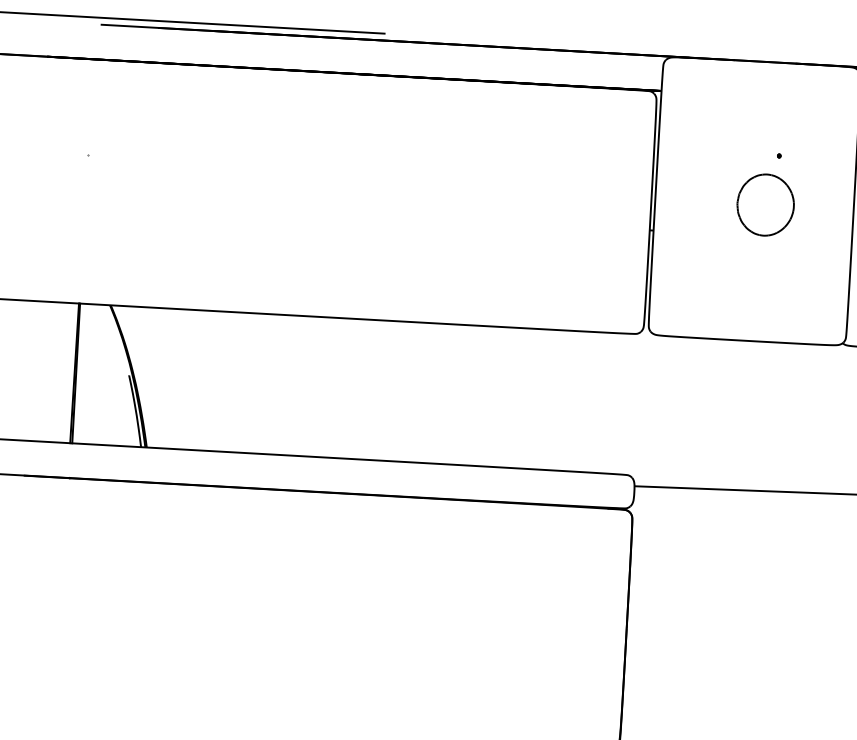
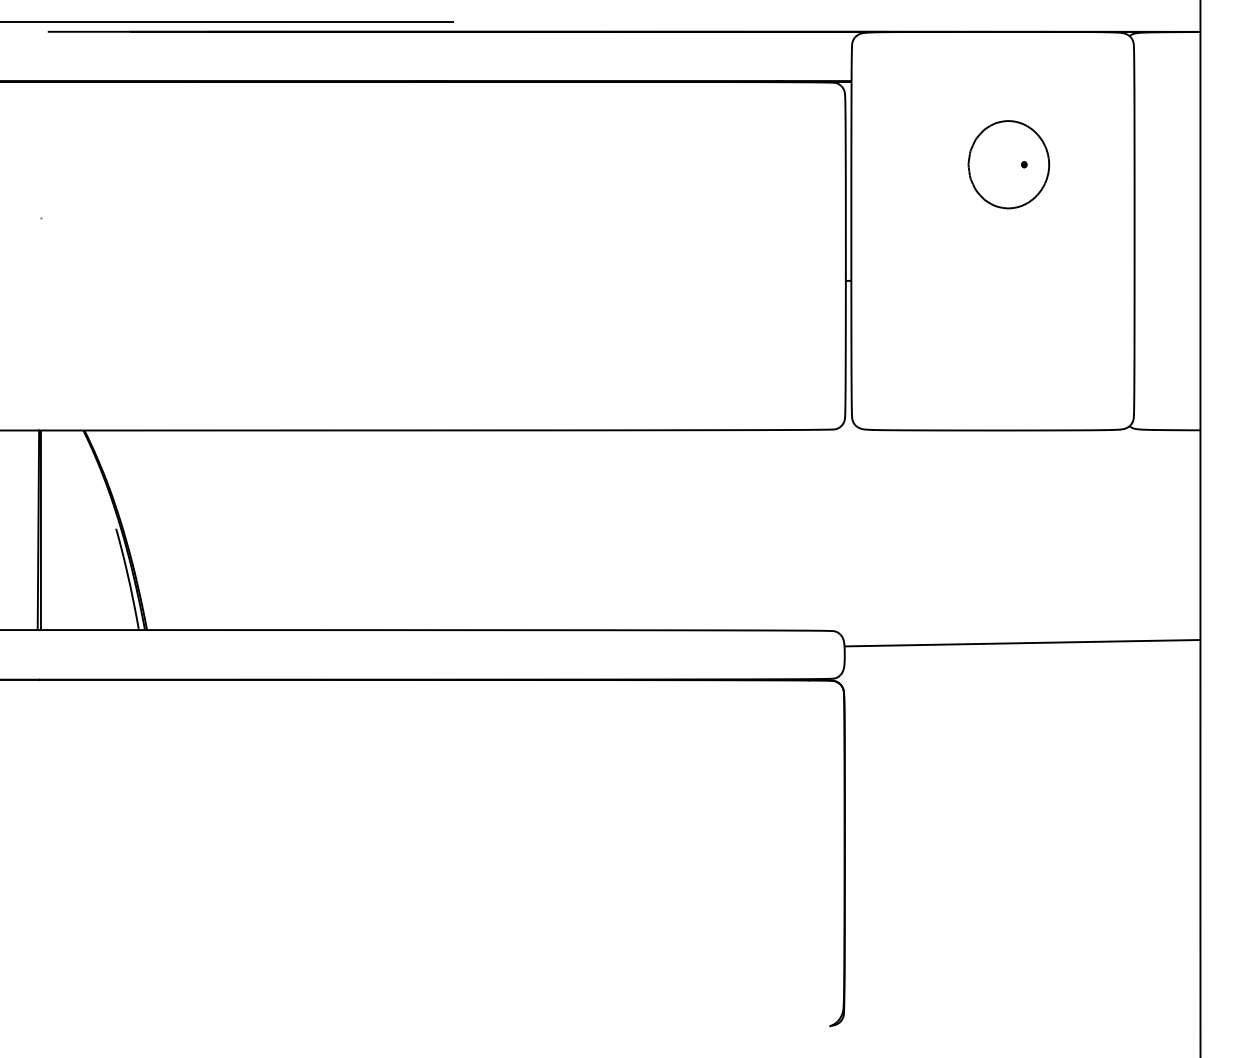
part: (765, 204) -> (1008, 164), moved

